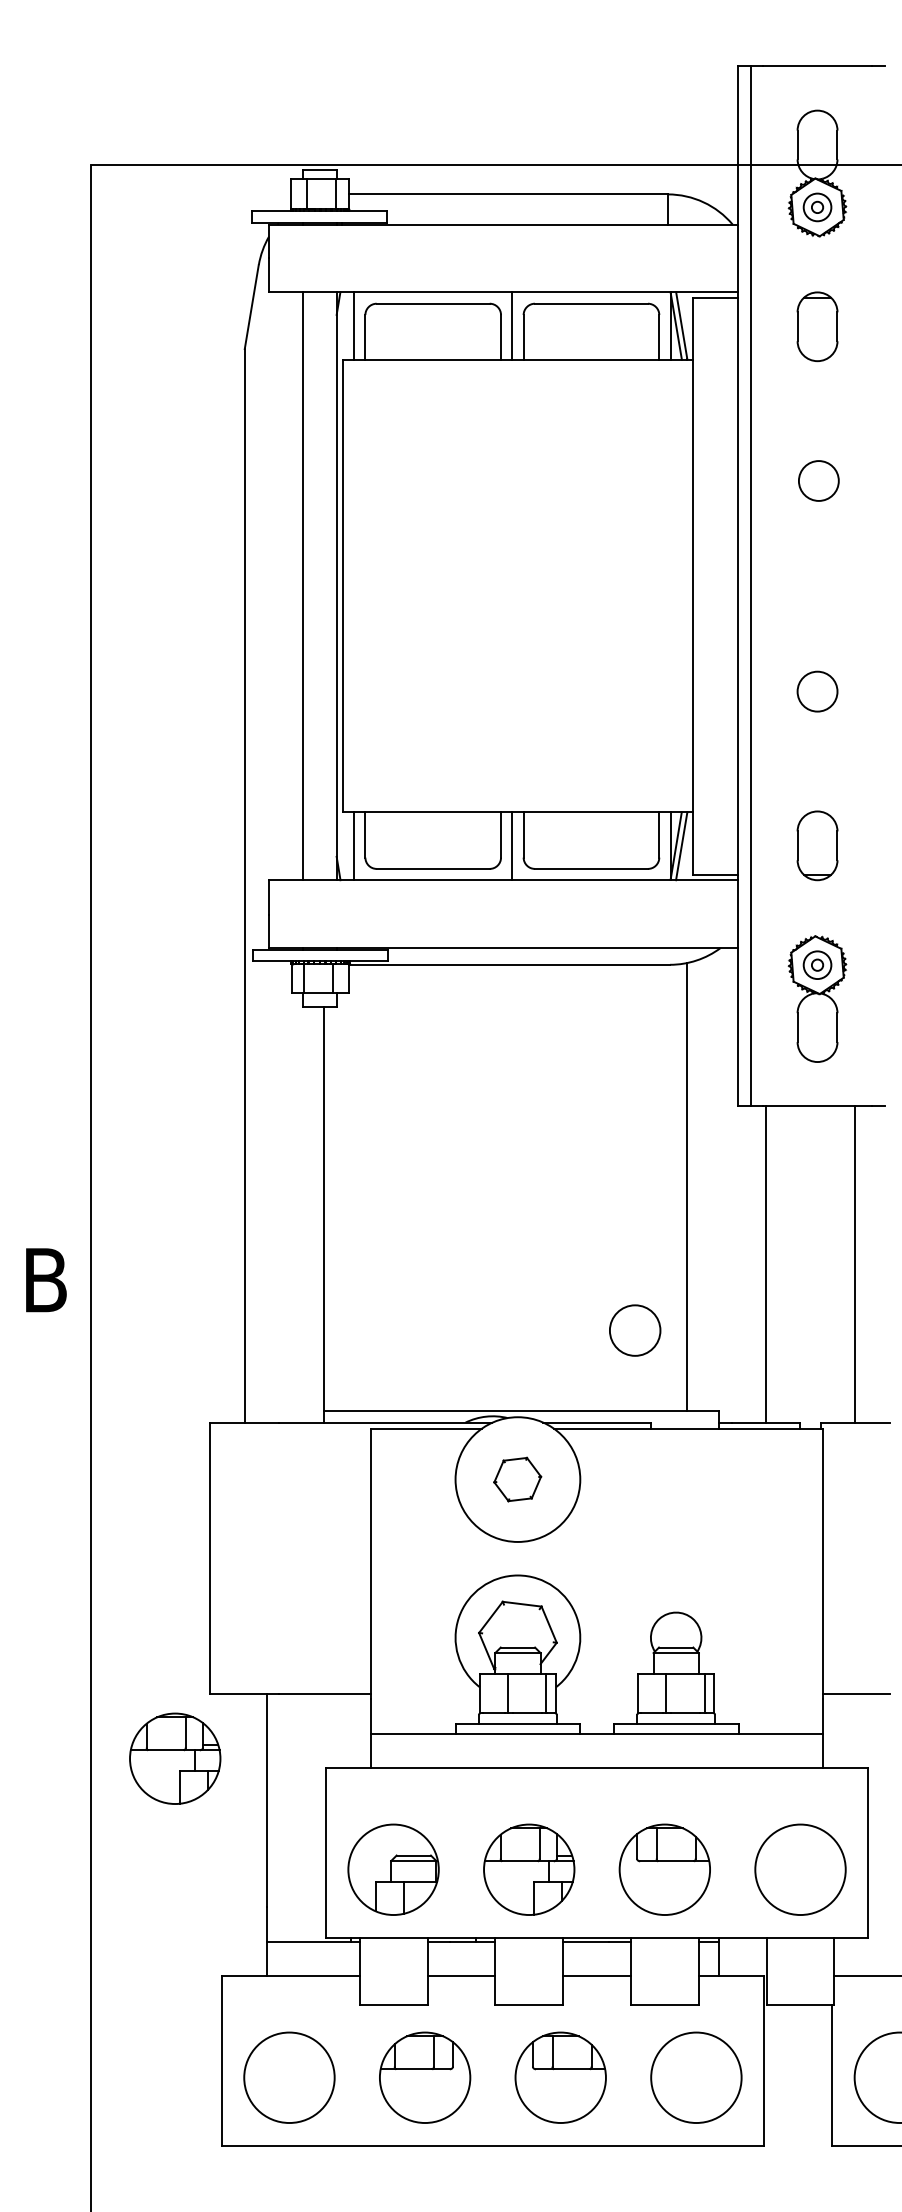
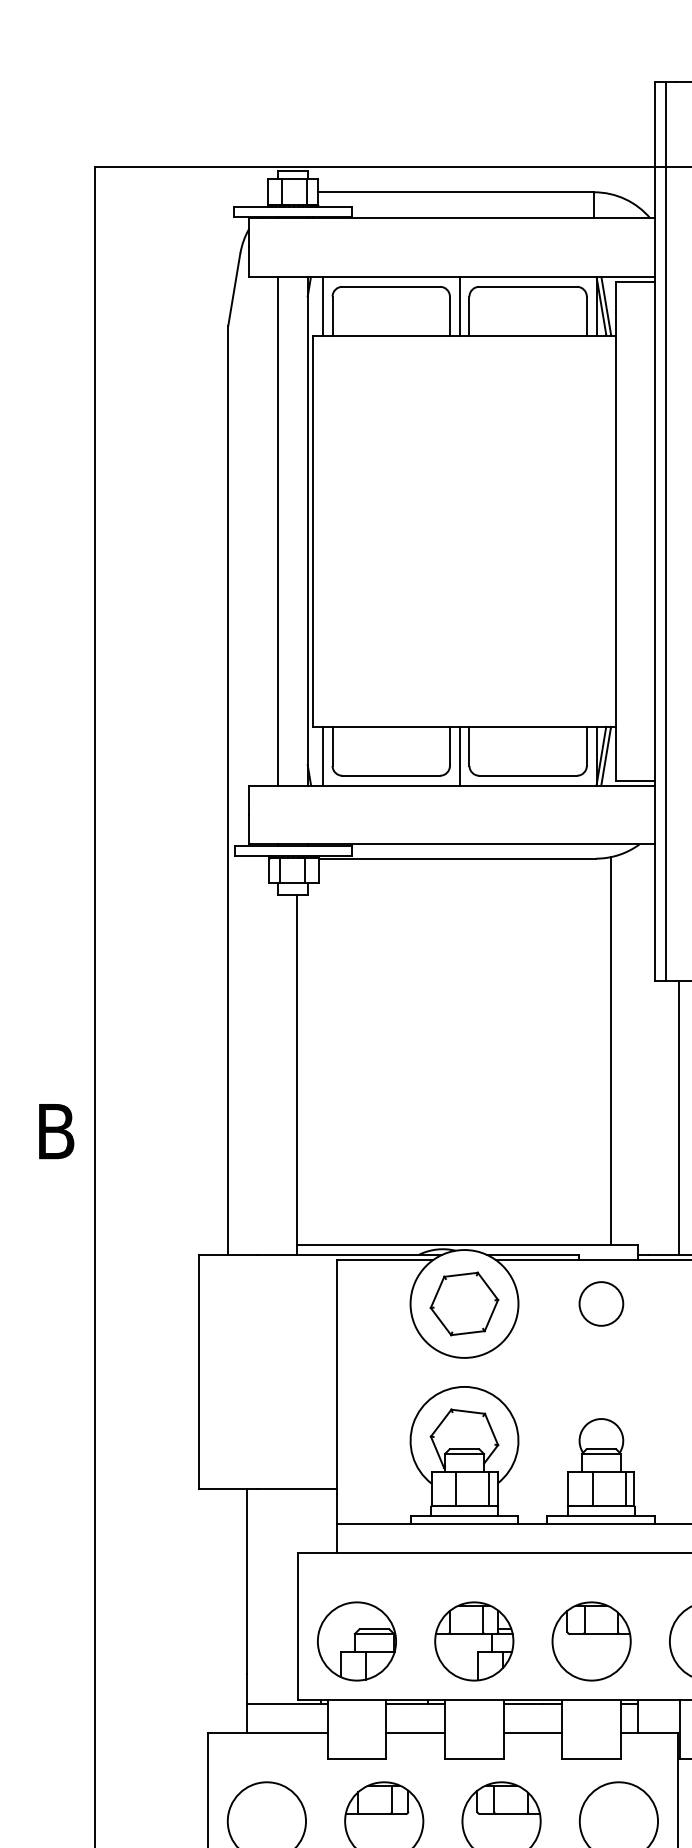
circle: (635, 1330) -> (601, 1303), moved
part: (517, 1479) -> (464, 1303), size x1.67
part: (175, 1758) -> (168, 1545), removed

